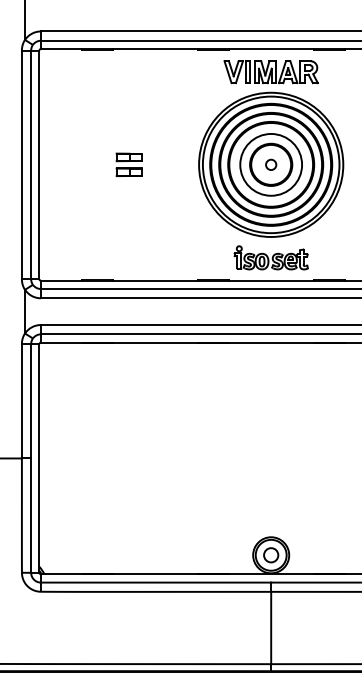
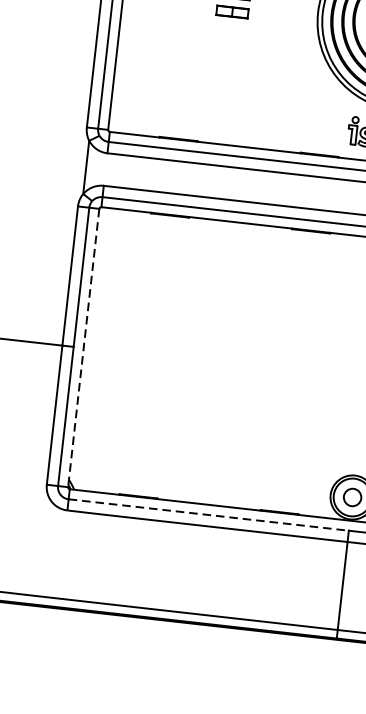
line: (39, 458) -> (83, 348), solid -> dashed
line: (156, 582) -> (209, 514), solid -> dashed

